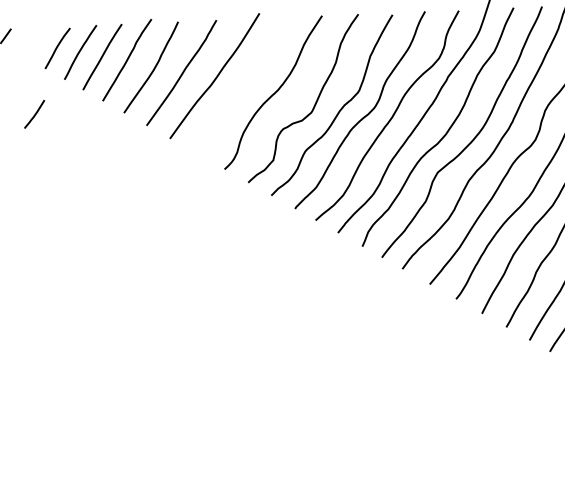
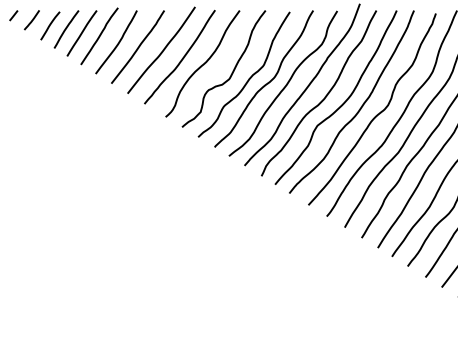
curve: (243, 86) -> (181, 58), added
line: (33, 114) -> (31, 20), moved

